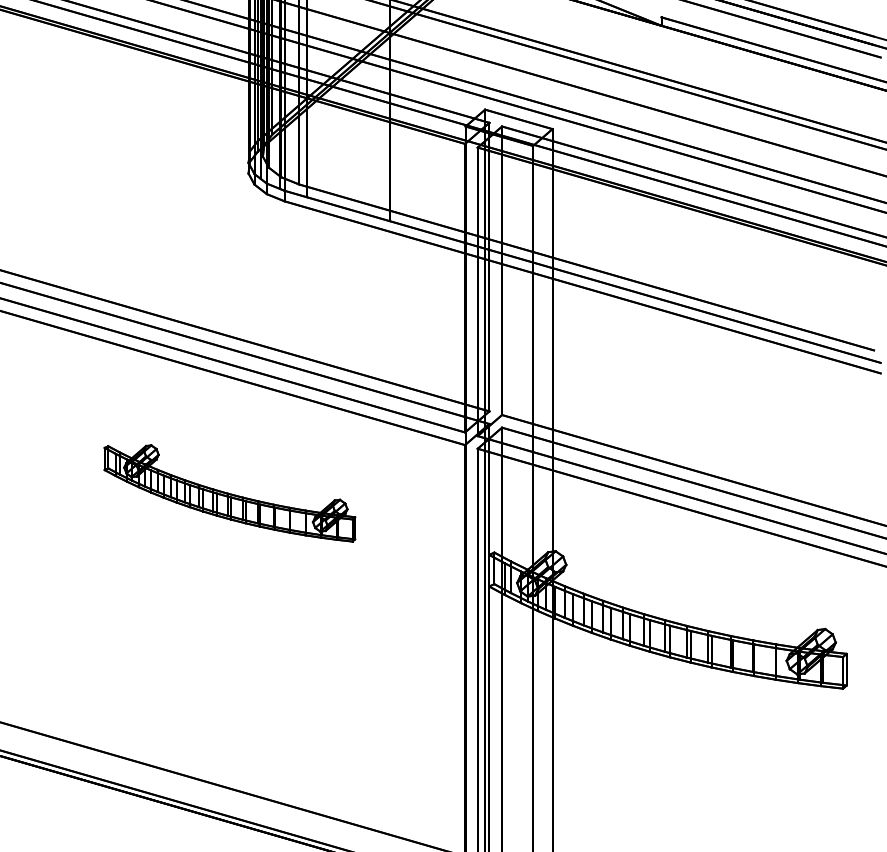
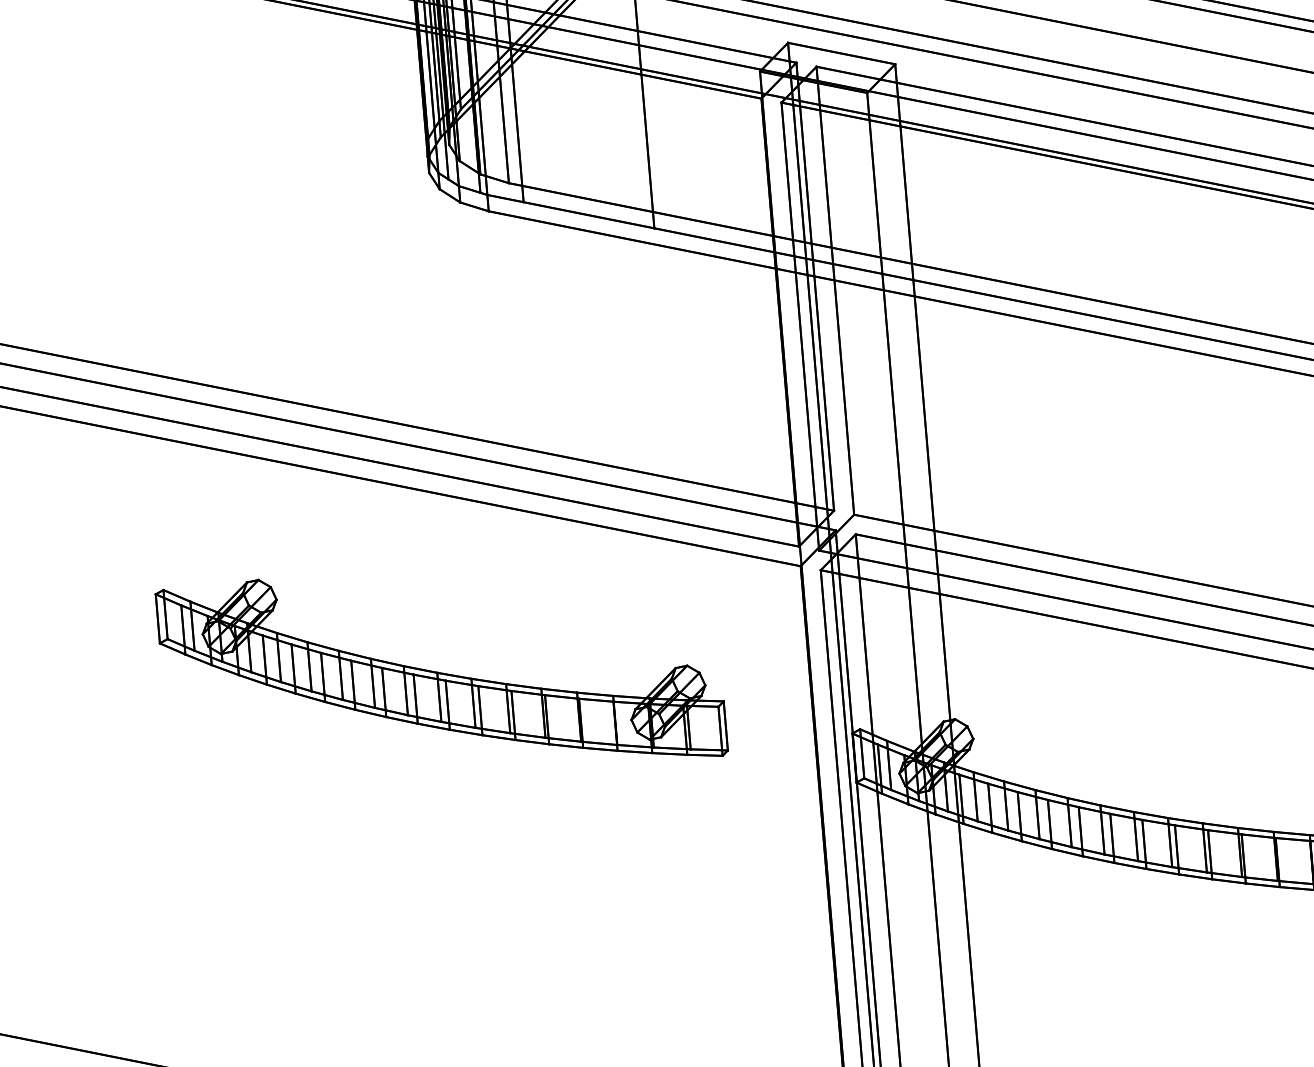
part: (229, 493) -> (441, 672), size x1.43

